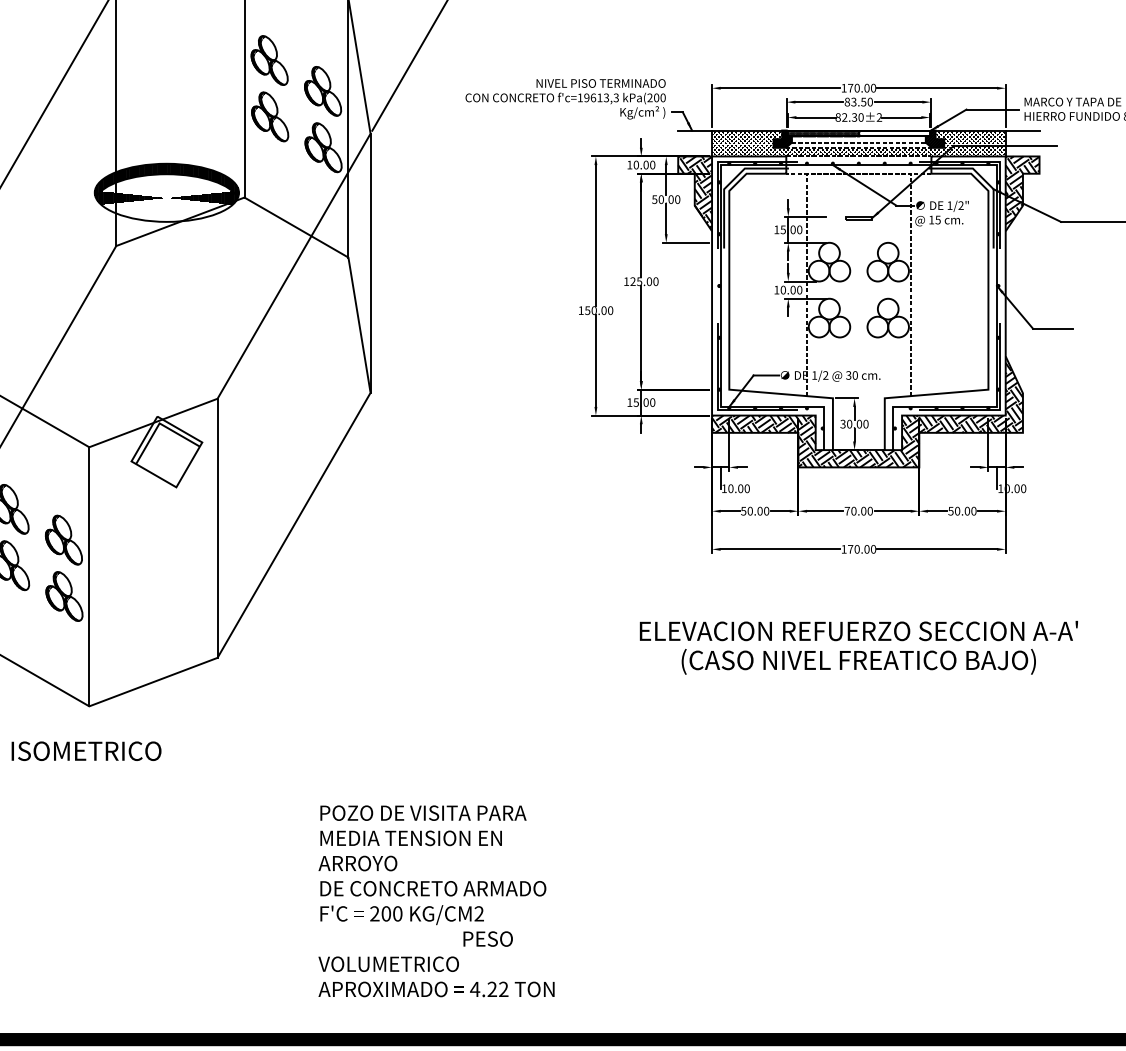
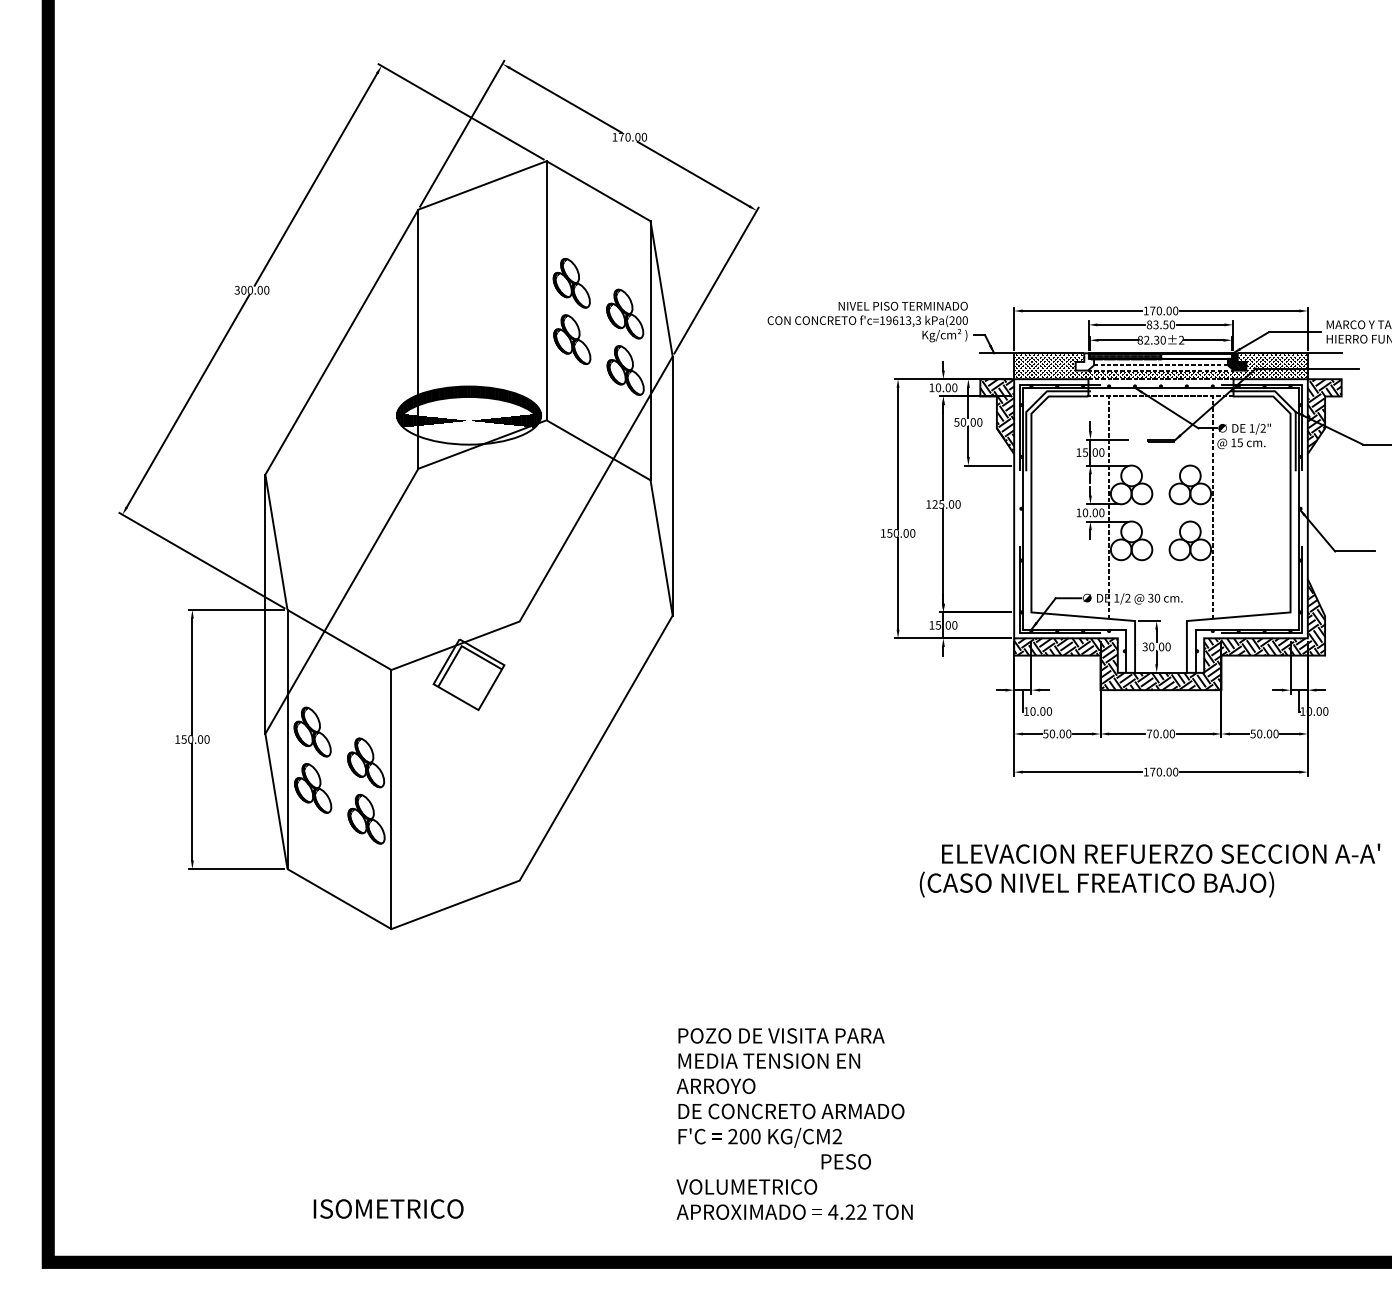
hatch: (782, 138) -> (1084, 361), removed
line: (217, 527) -> (519, 750), removed
text: (858, 661) -> (1096, 884), moved
text: (86, 750) -> (388, 1208), moved
text: (436, 900) -> (794, 1123), moved

